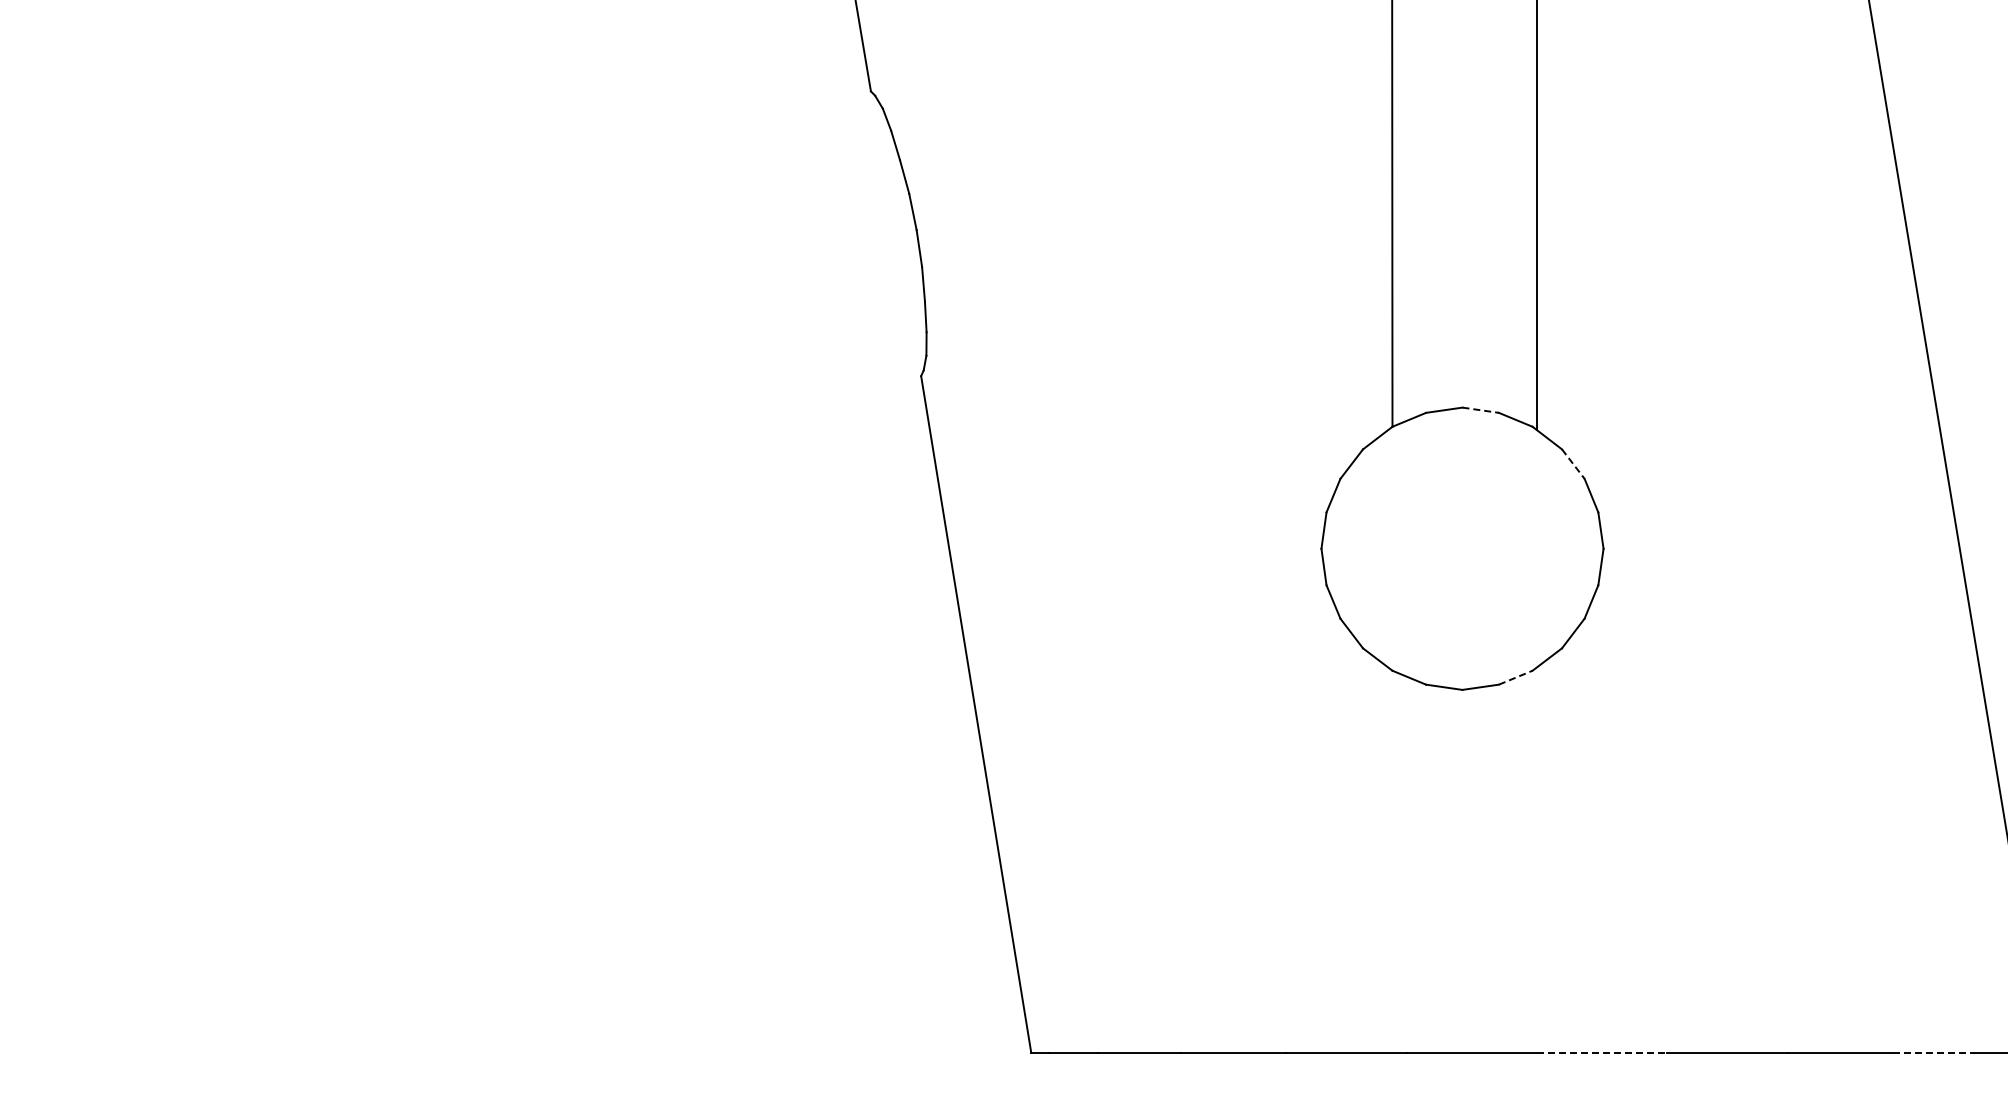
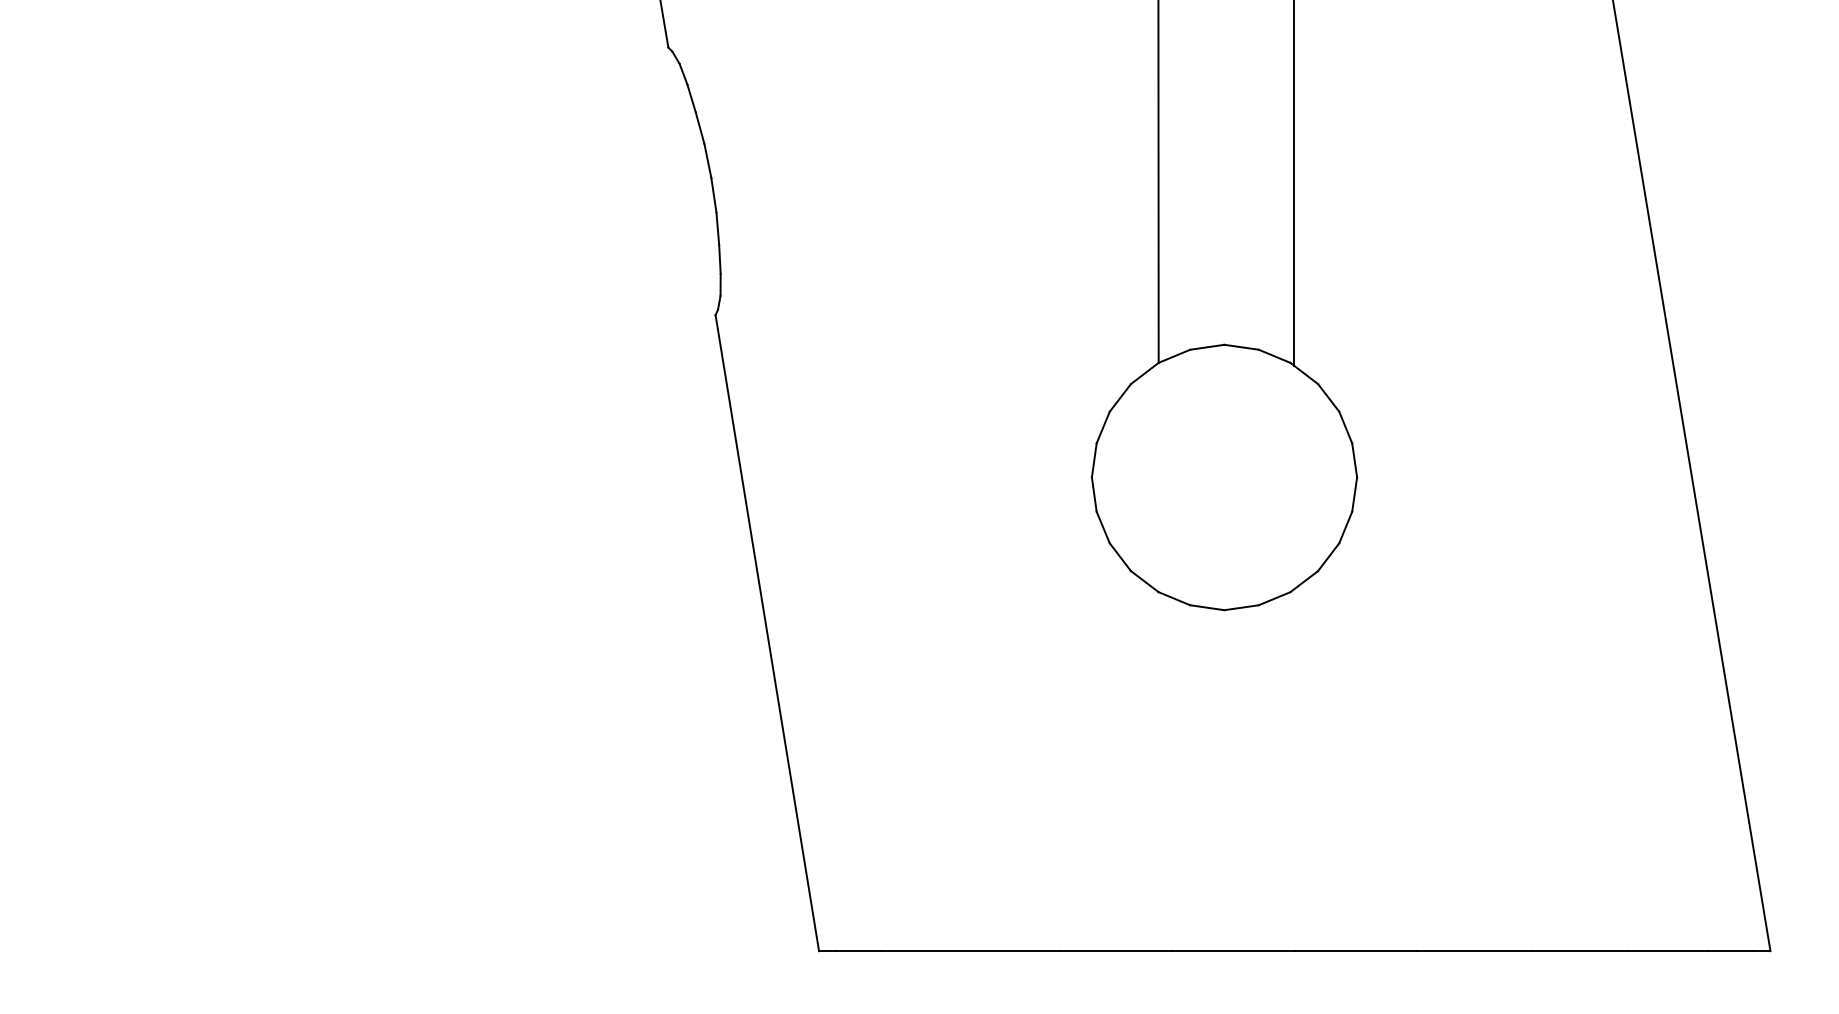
line: (1481, 410) -> (1242, 347), dashed -> solid
line: (1573, 464) -> (1328, 398), dashed -> solid
line: (1516, 677) -> (1275, 598), dashed -> solid
line: (1602, 1052) -> (1356, 951), dashed -> solid
line: (1934, 1052) -> (1668, 951), dashed -> solid

